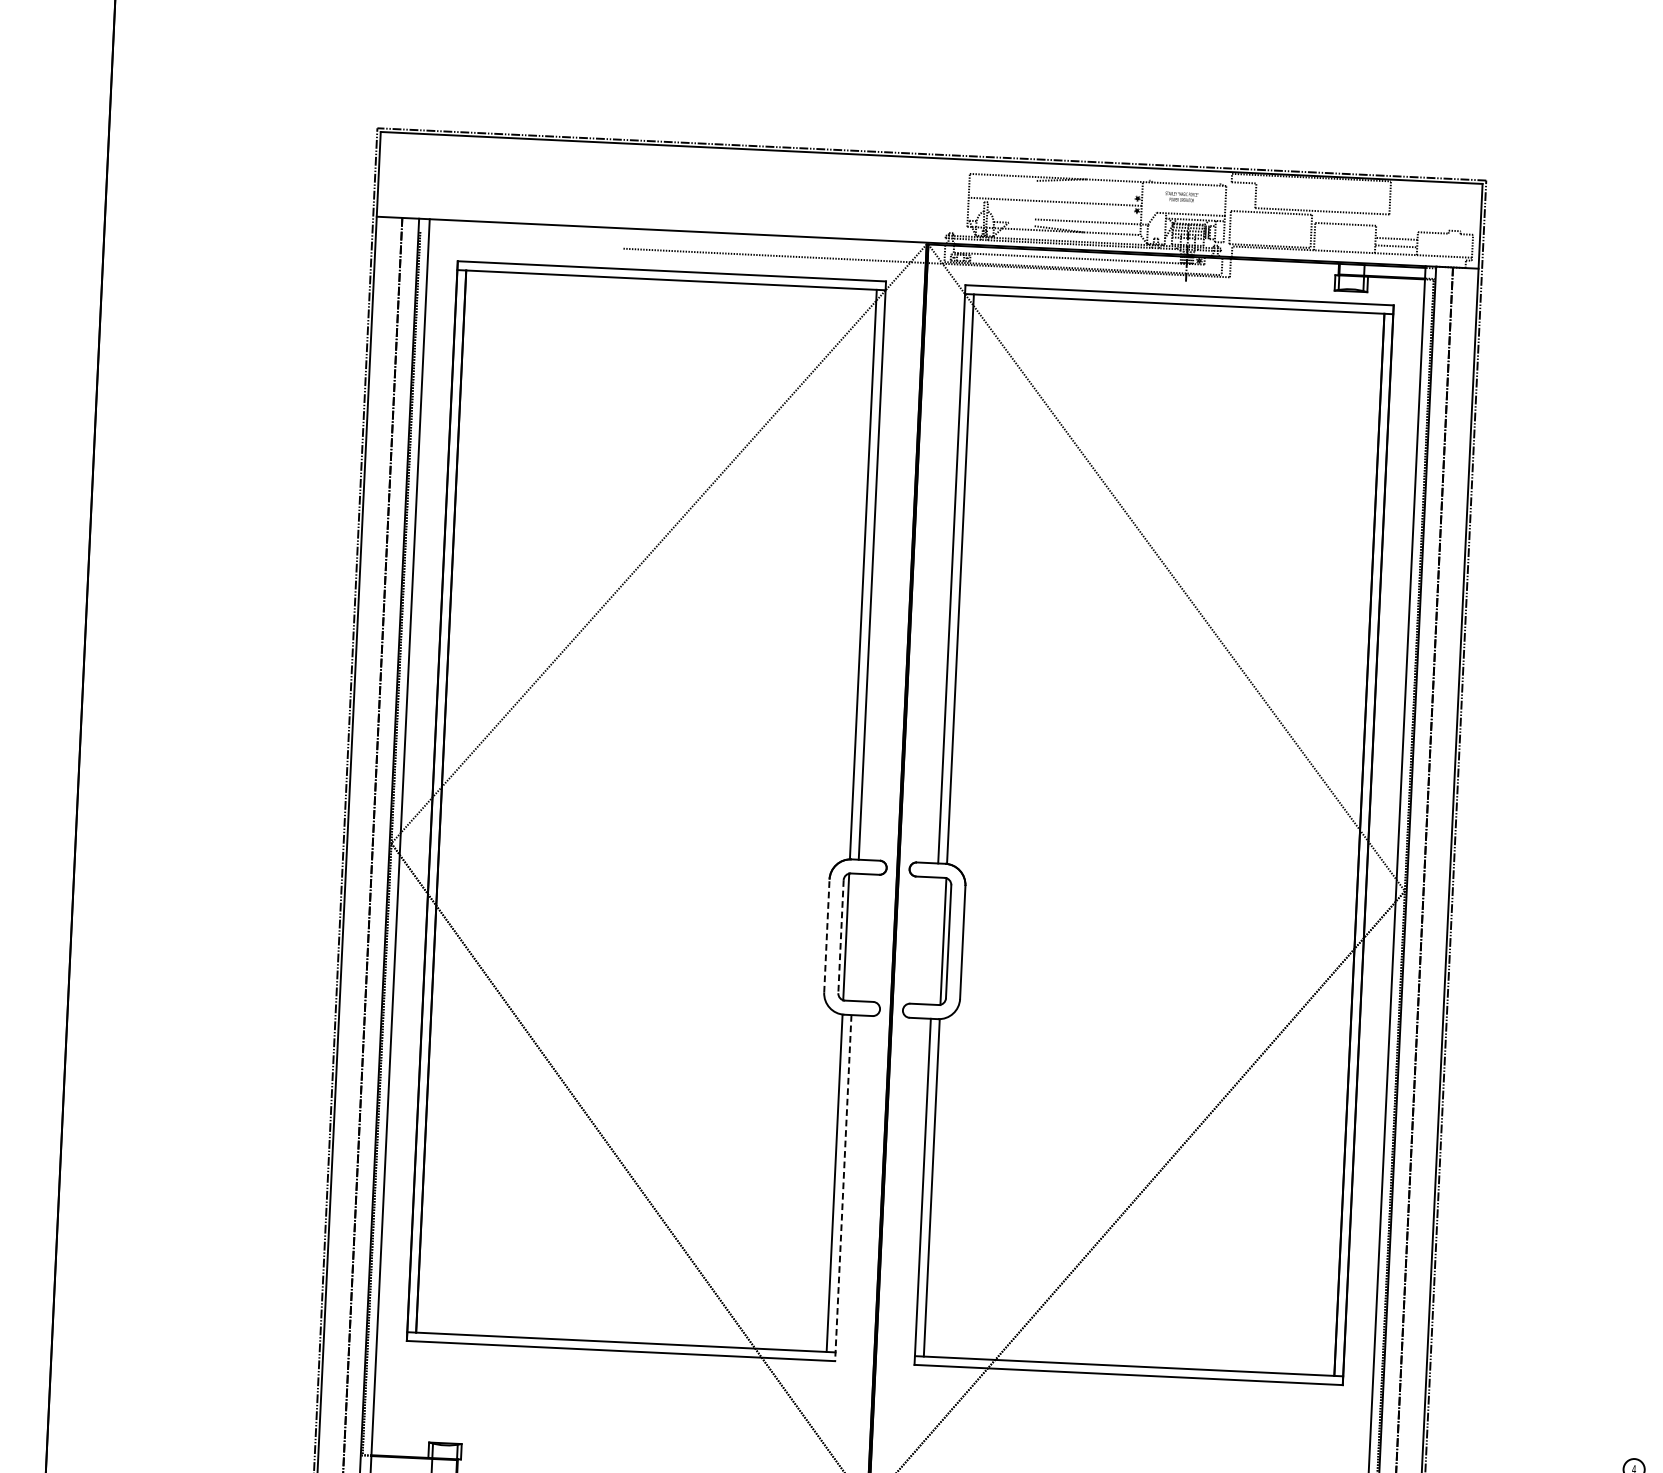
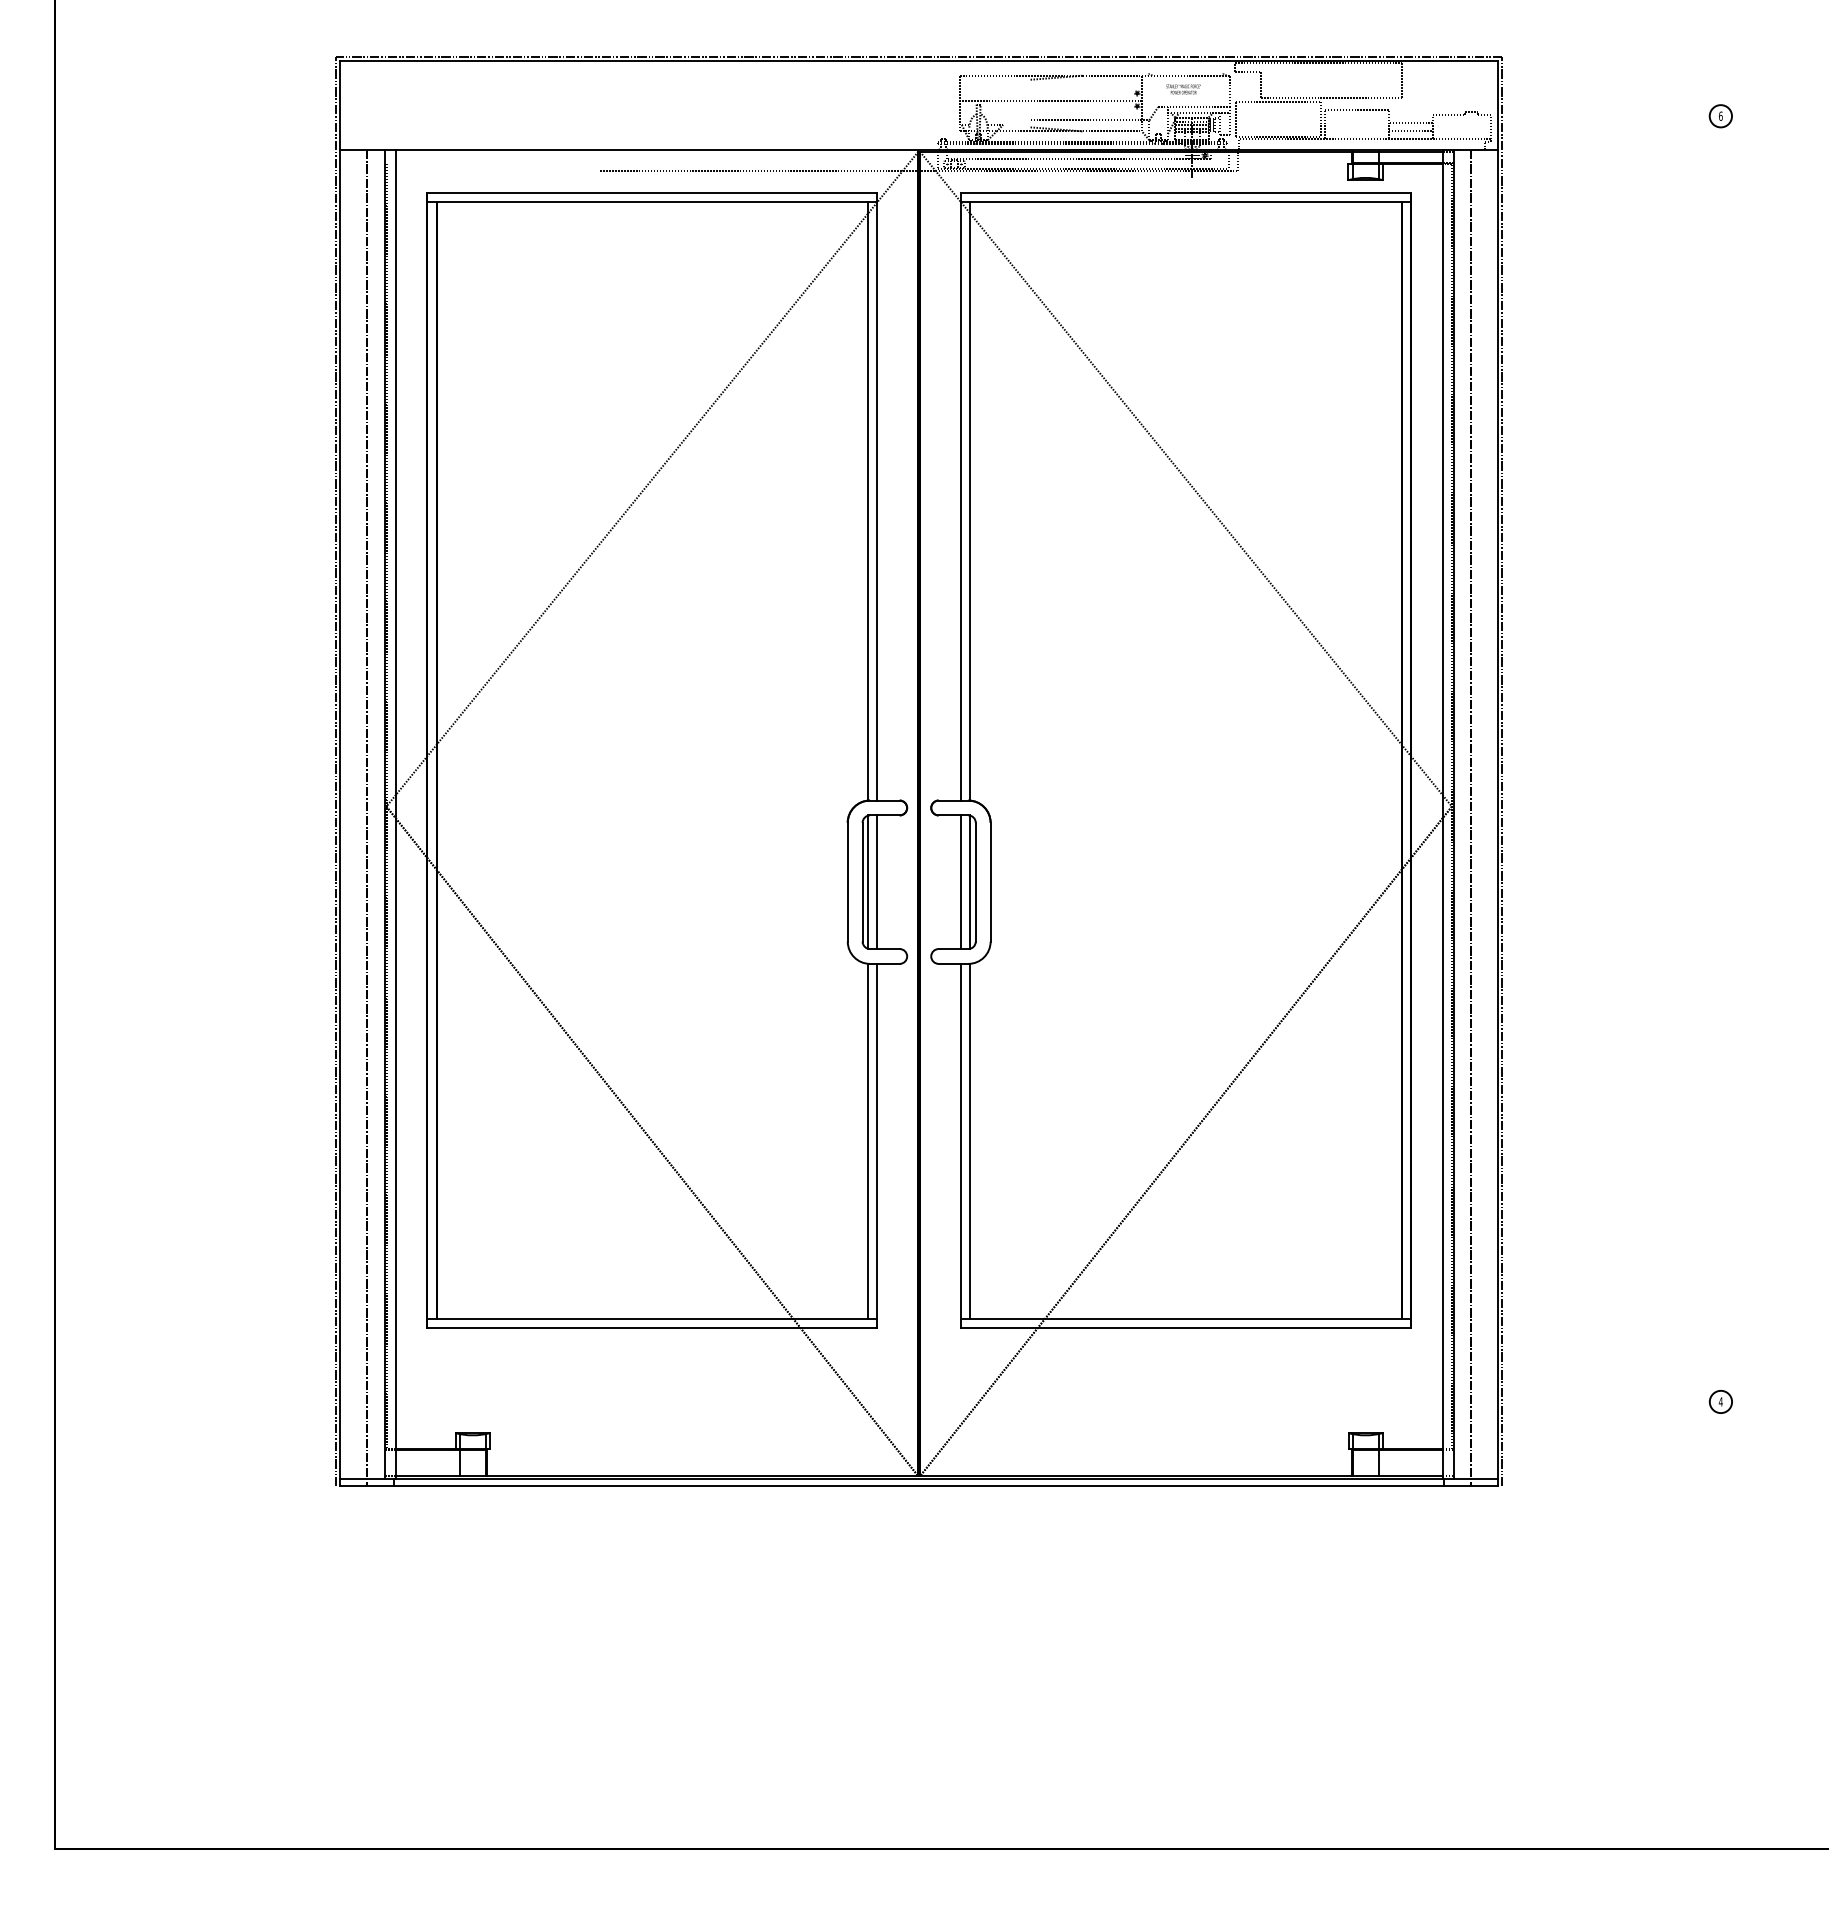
line: (826, 935) -> (847, 881), dashed -> solid
line: (840, 936) -> (862, 882), dashed -> solid
line: (855, 937) -> (877, 882), added
line: (934, 941) -> (960, 882), added
line: (843, 1187) -> (877, 1145), dashed -> solid

